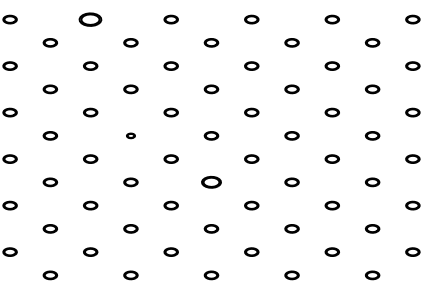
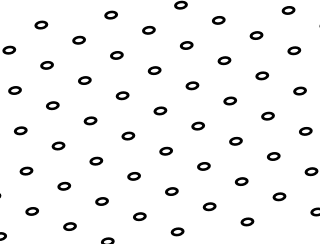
part: (90, 19) -> (41, 25), size x0.62
part: (130, 135) -> (90, 120), size x1.67
part: (211, 182) -> (166, 151), size x0.71

